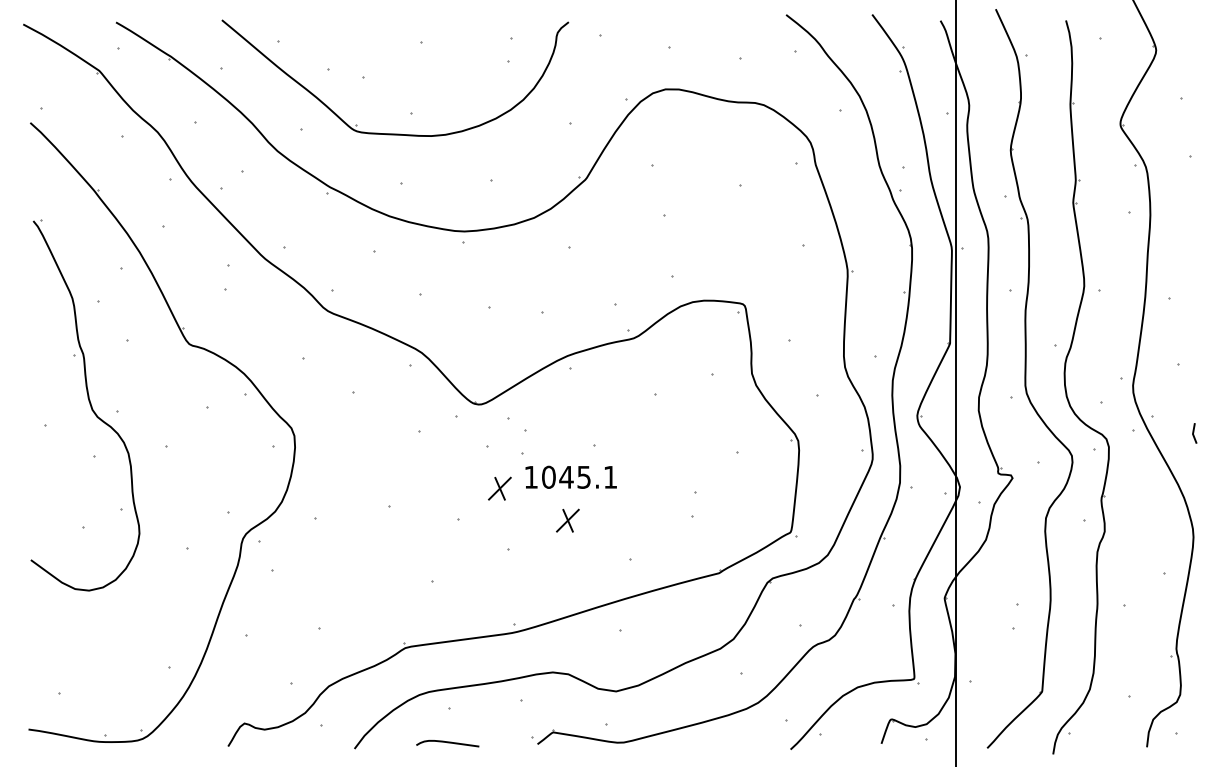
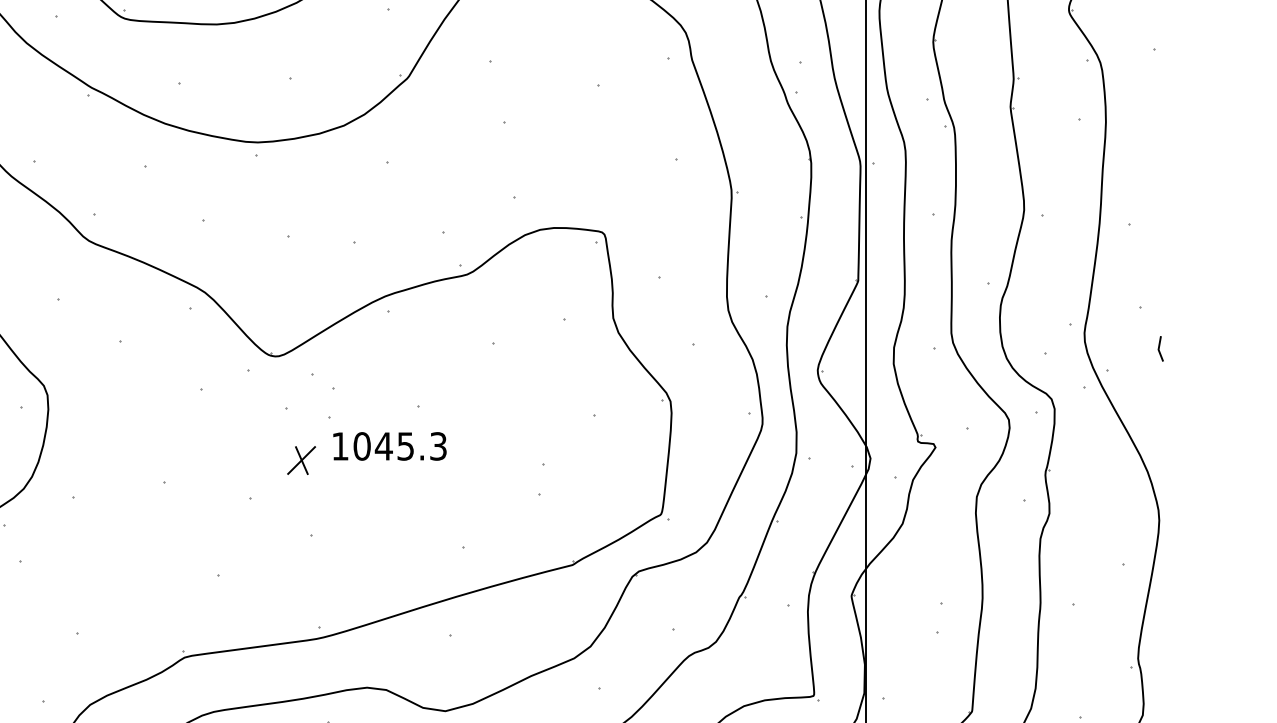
line: (1194, 432) -> (1160, 347), moved
text: (610, 476) -> (438, 445), 1045.1 -> 1045.3
part: (567, 520) -> (385, 499), removed

